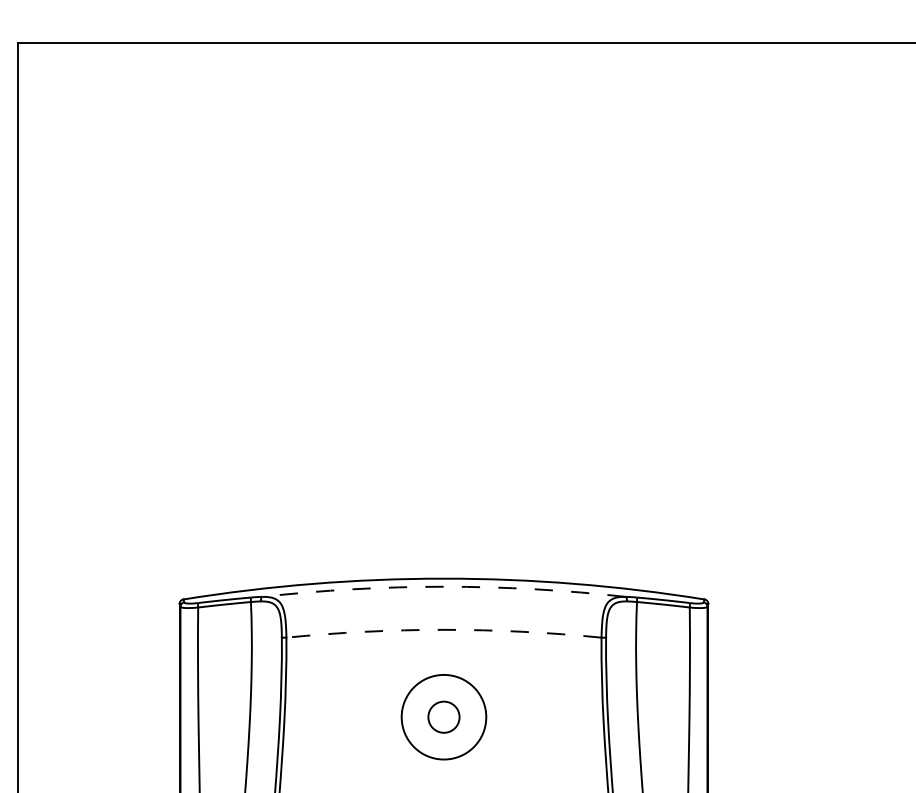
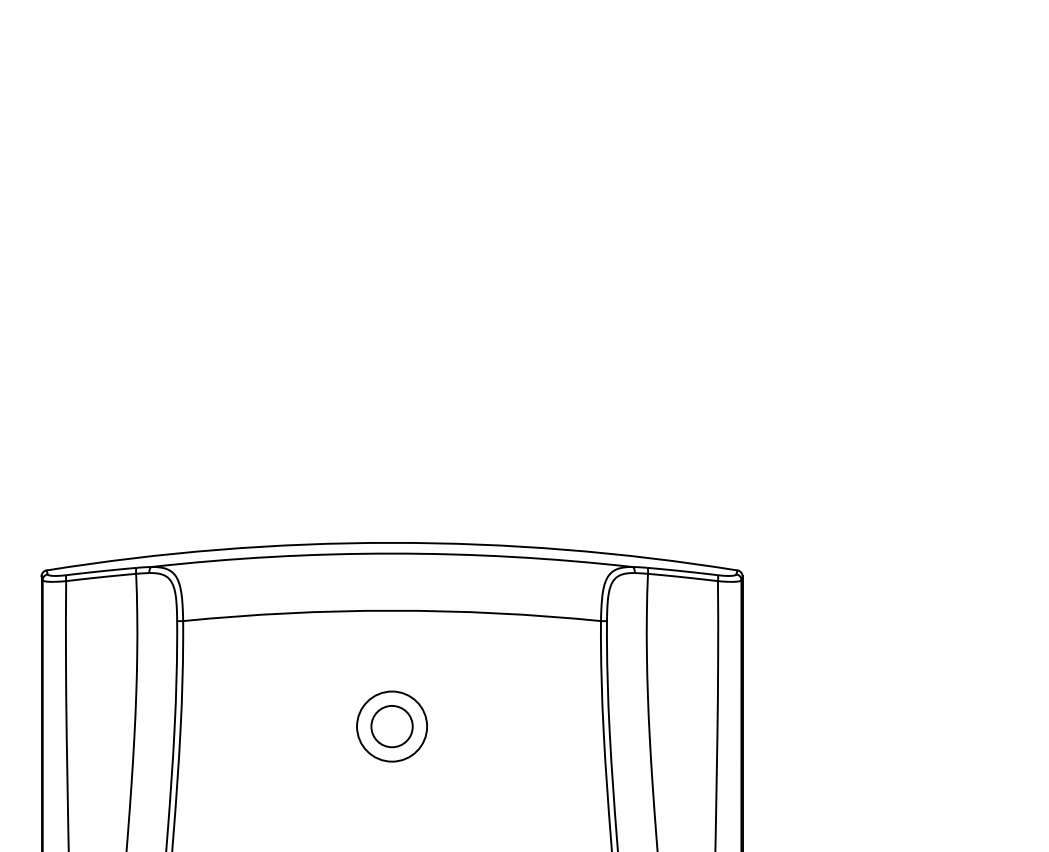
arc: (443, 586) -> (391, 553), dashed -> solid
arc: (443, 629) -> (391, 610), dashed -> solid
circle: (443, 716) -> (391, 725), size x0.62

